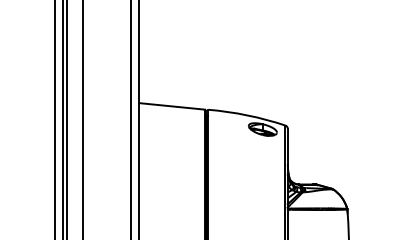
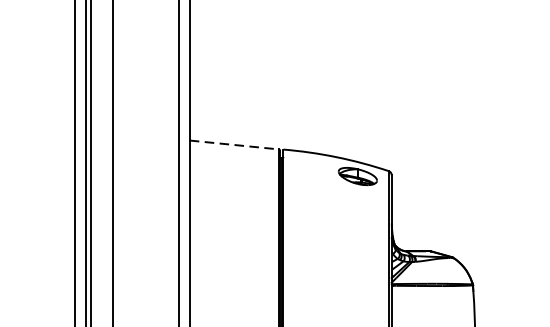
line: (172, 106) -> (234, 145), solid -> dashed

